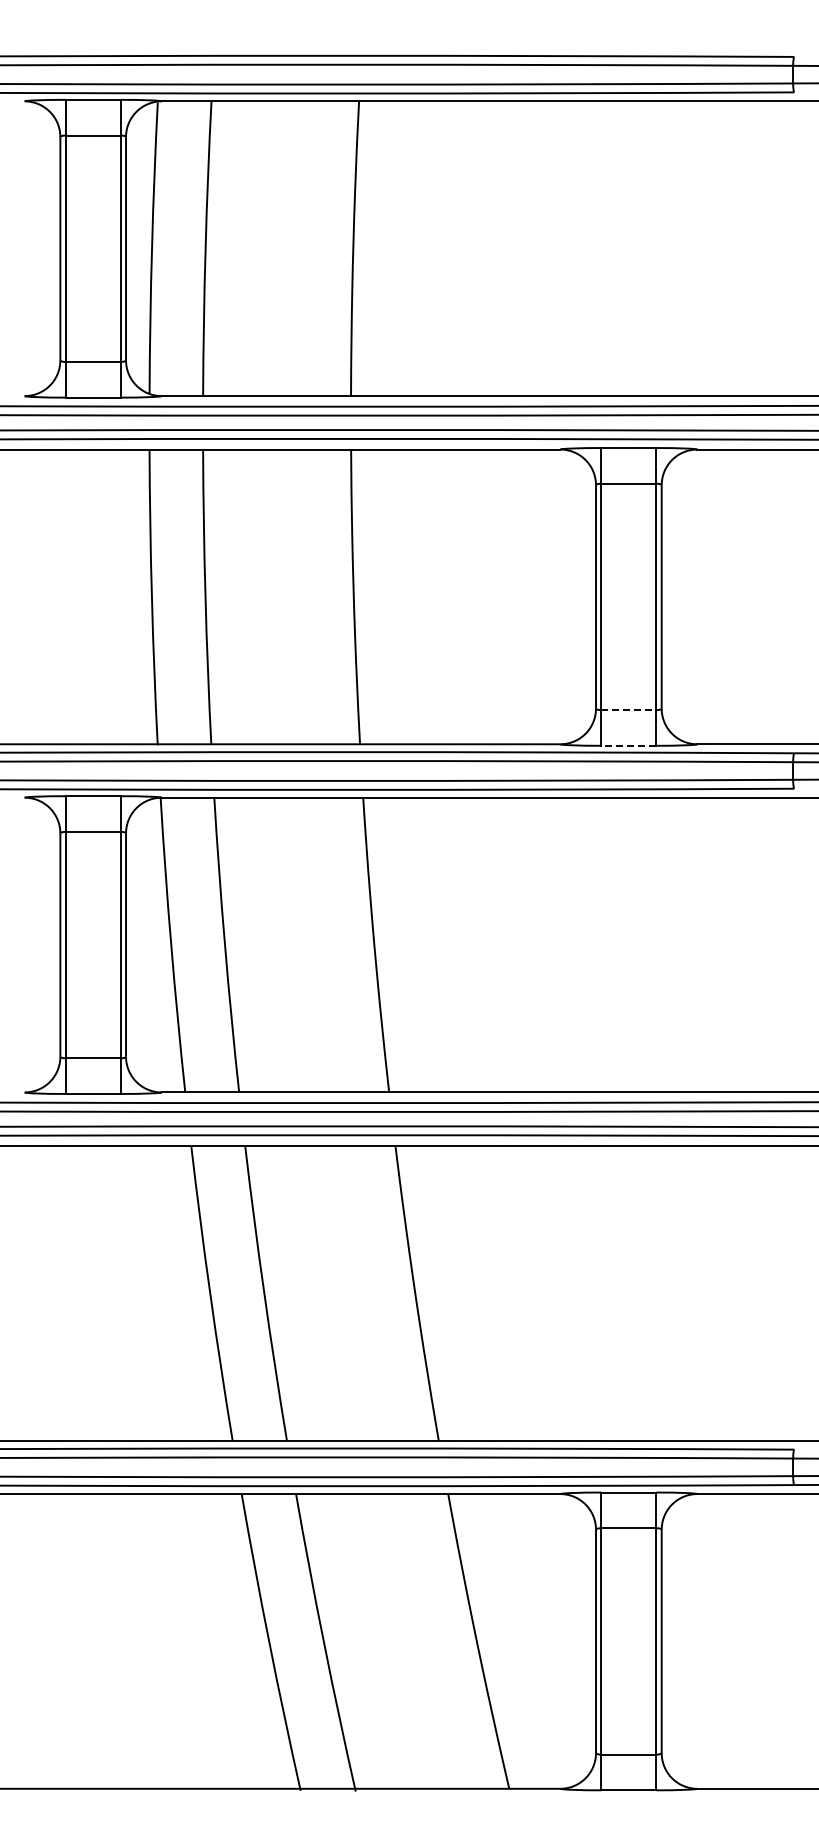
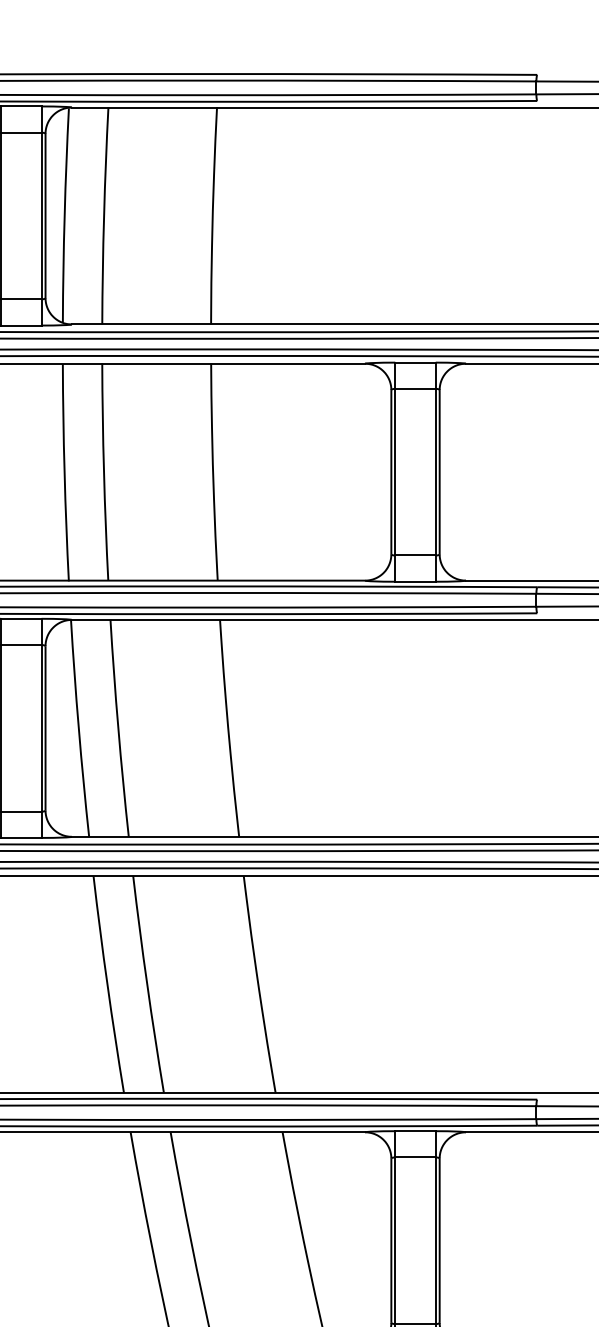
line: (629, 710) -> (415, 555), dashed -> solid
line: (628, 745) -> (415, 581), dashed -> solid

